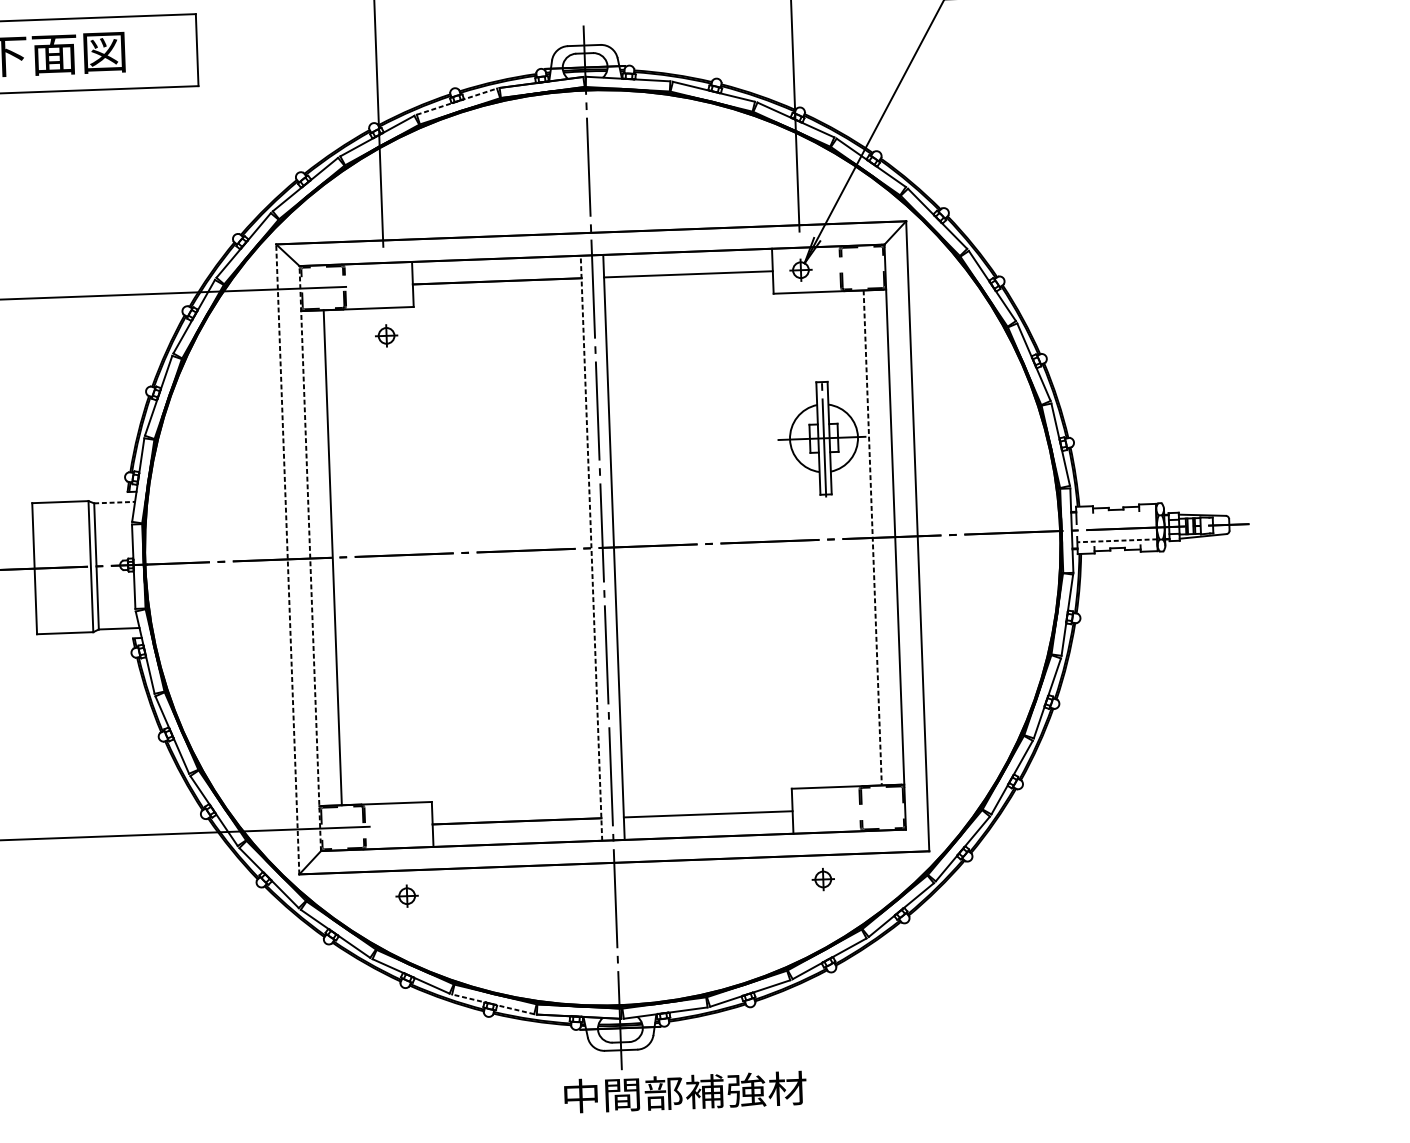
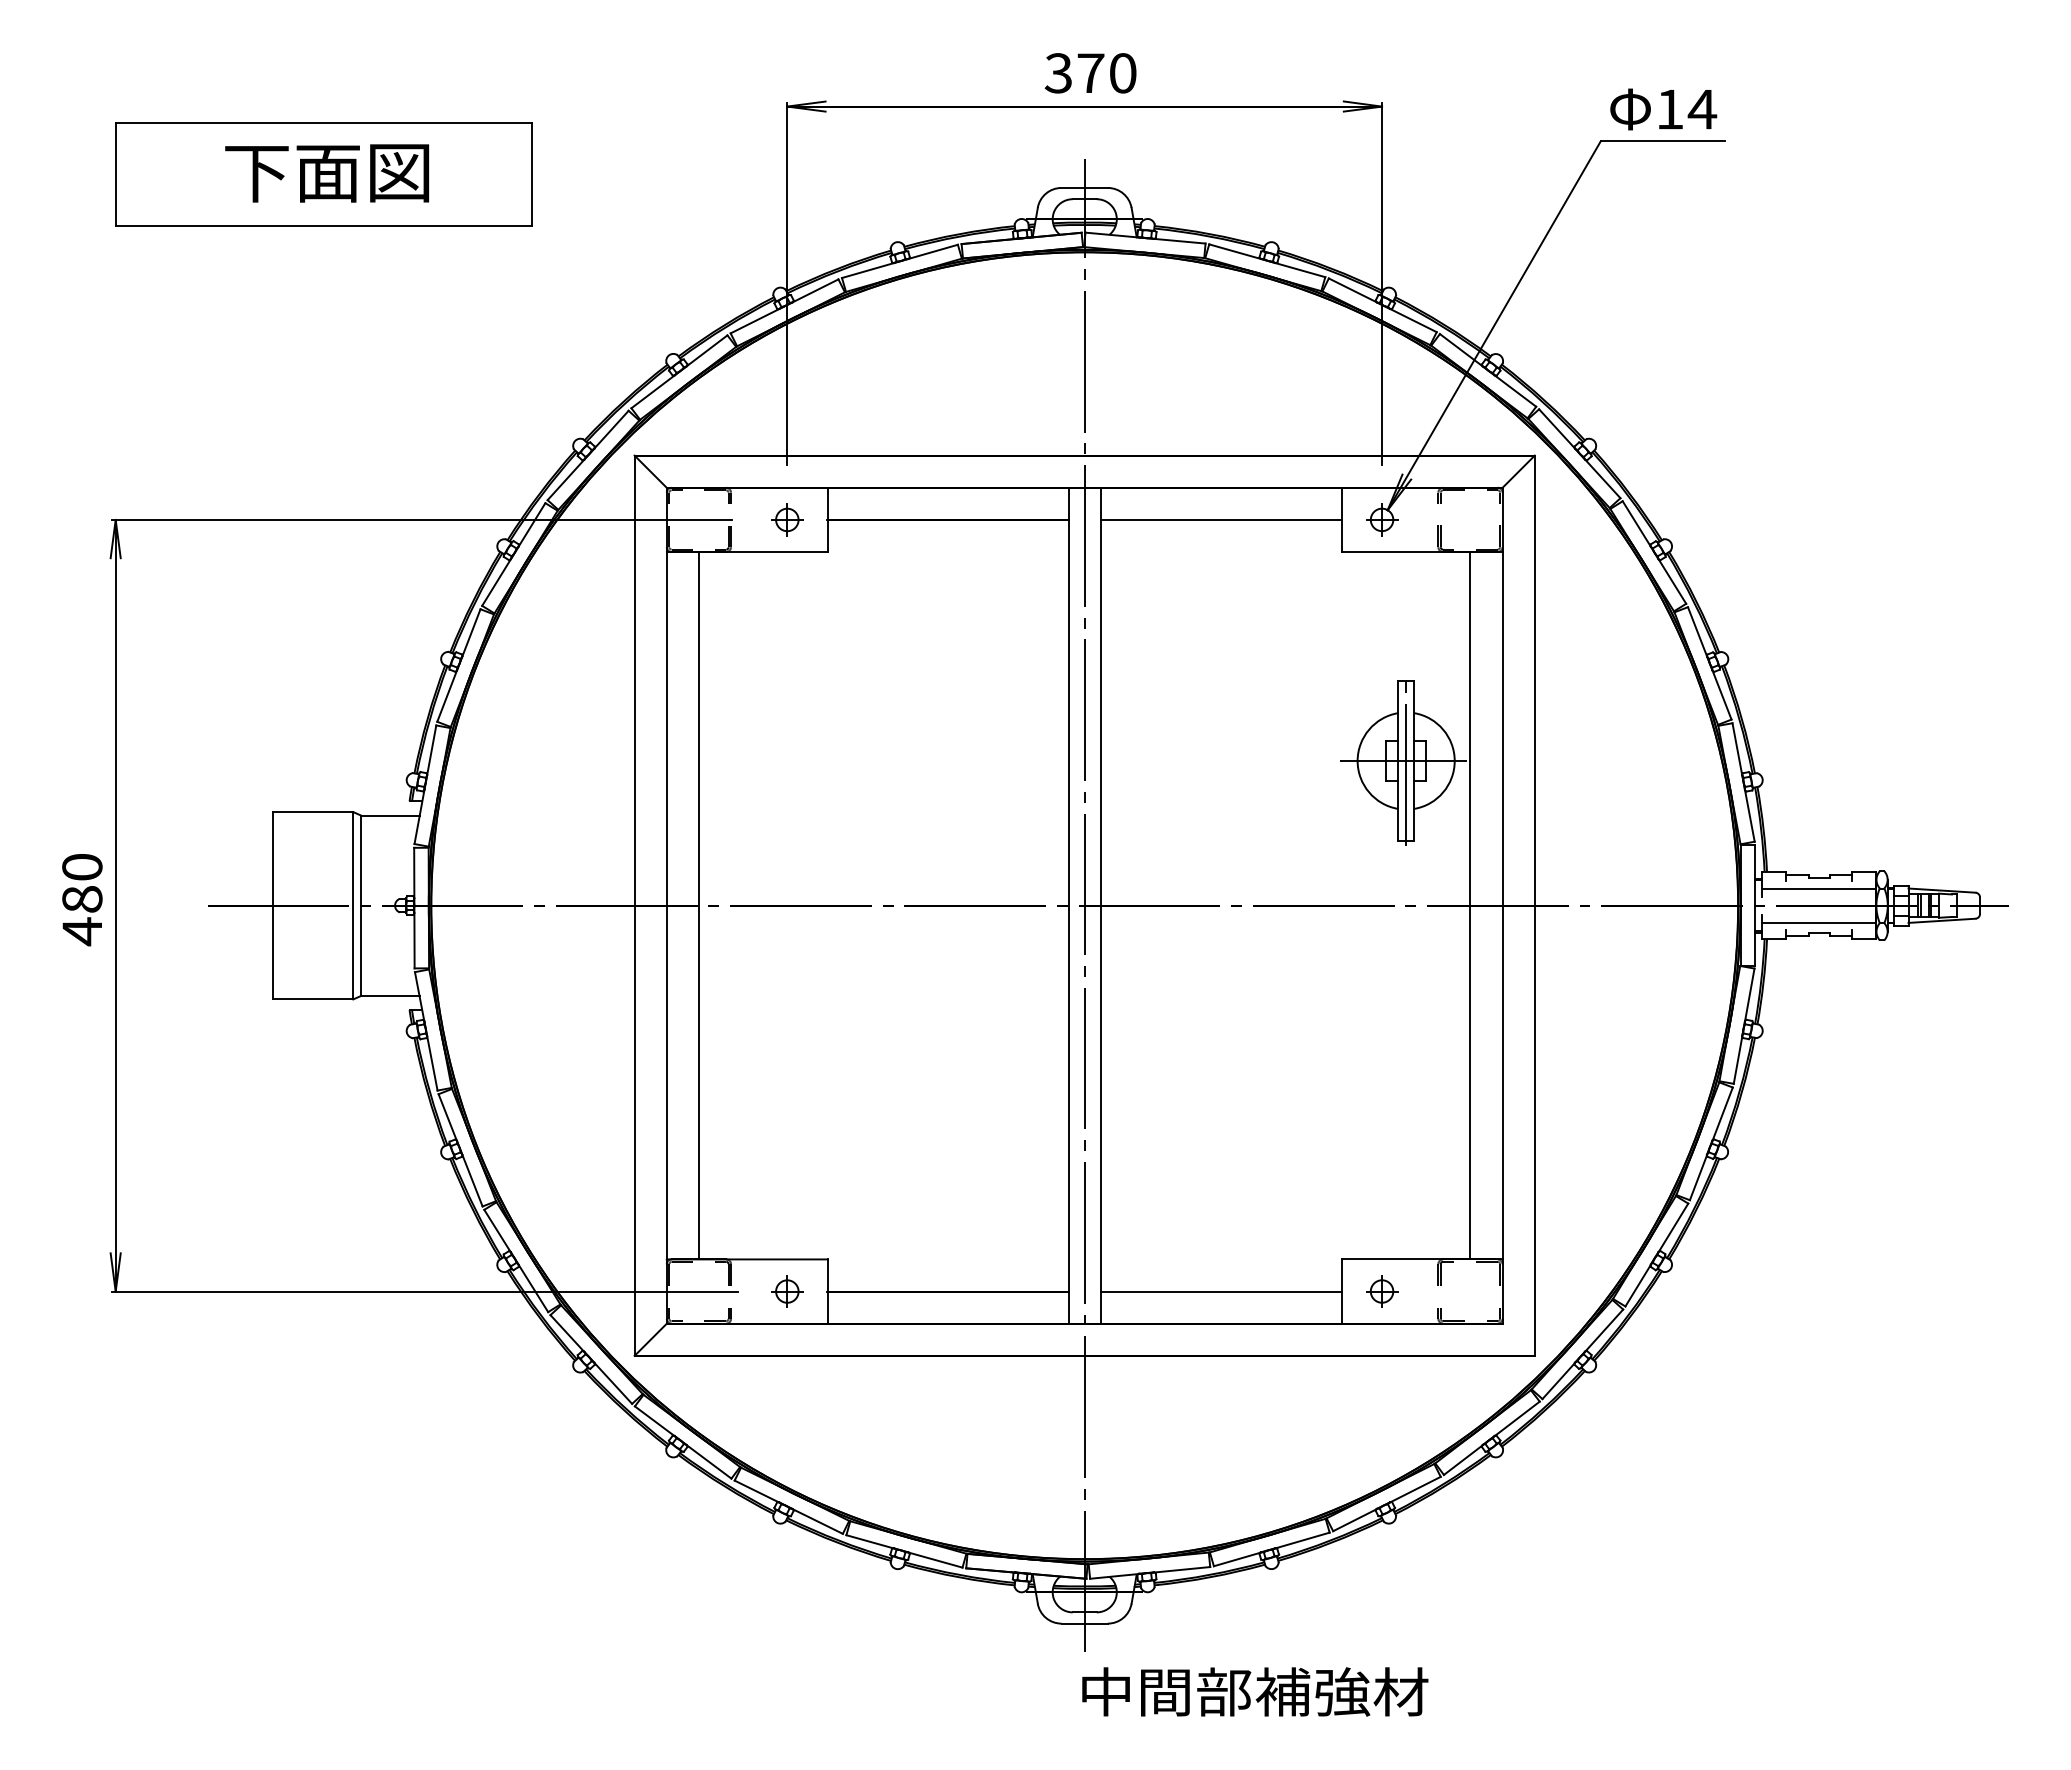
line: (457, 101) -> (900, 261), dashed -> solid
part: (386, 335) -> (787, 519), moved
line: (115, 502) -> (391, 815), dashed -> solid
line: (1116, 516) -> (1819, 888), added
line: (872, 537) -> (1470, 905), dashed -> solid
line: (1116, 540) -> (1818, 922), dashed -> solid
line: (591, 548) -> (1068, 905), dashed -> solid
line: (310, 558) -> (666, 905), dashed -> solid
line: (287, 559) -> (634, 905), dashed -> solid
part: (823, 879) -> (1382, 1291), moved
part: (407, 896) -> (787, 1291), moved
line: (492, 1004) -> (903, 1551), dashed -> solid
text: (685, 1091) -> (1255, 1691), moved

